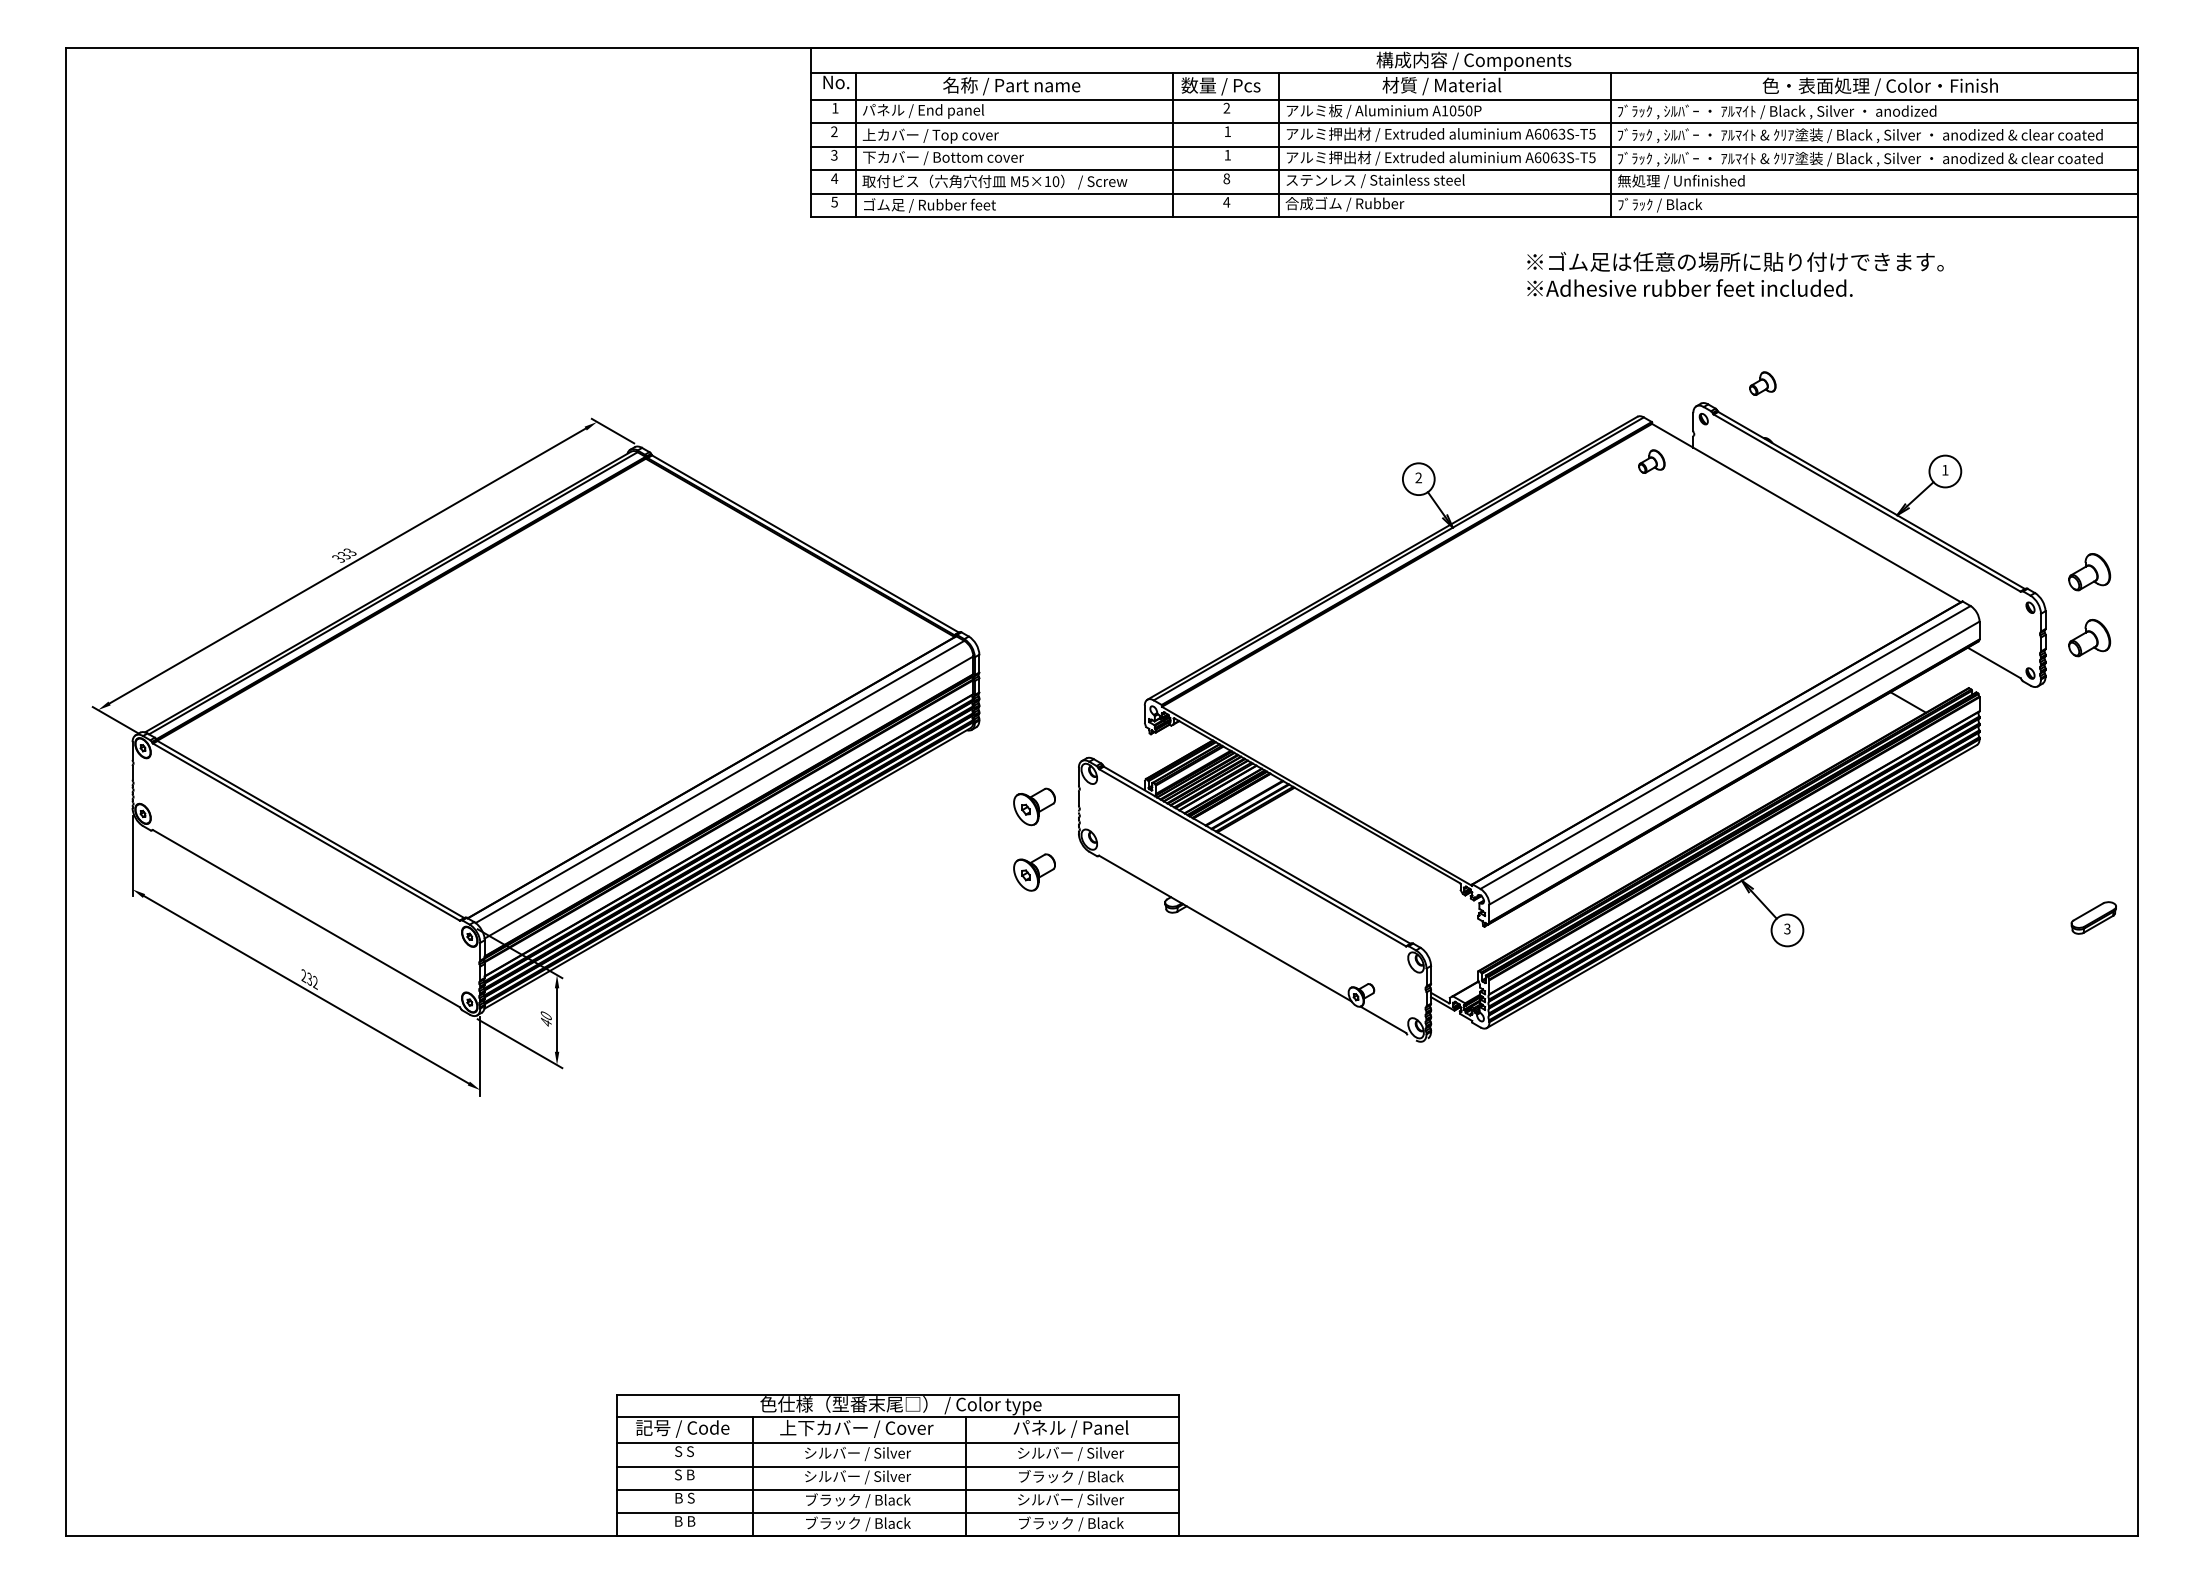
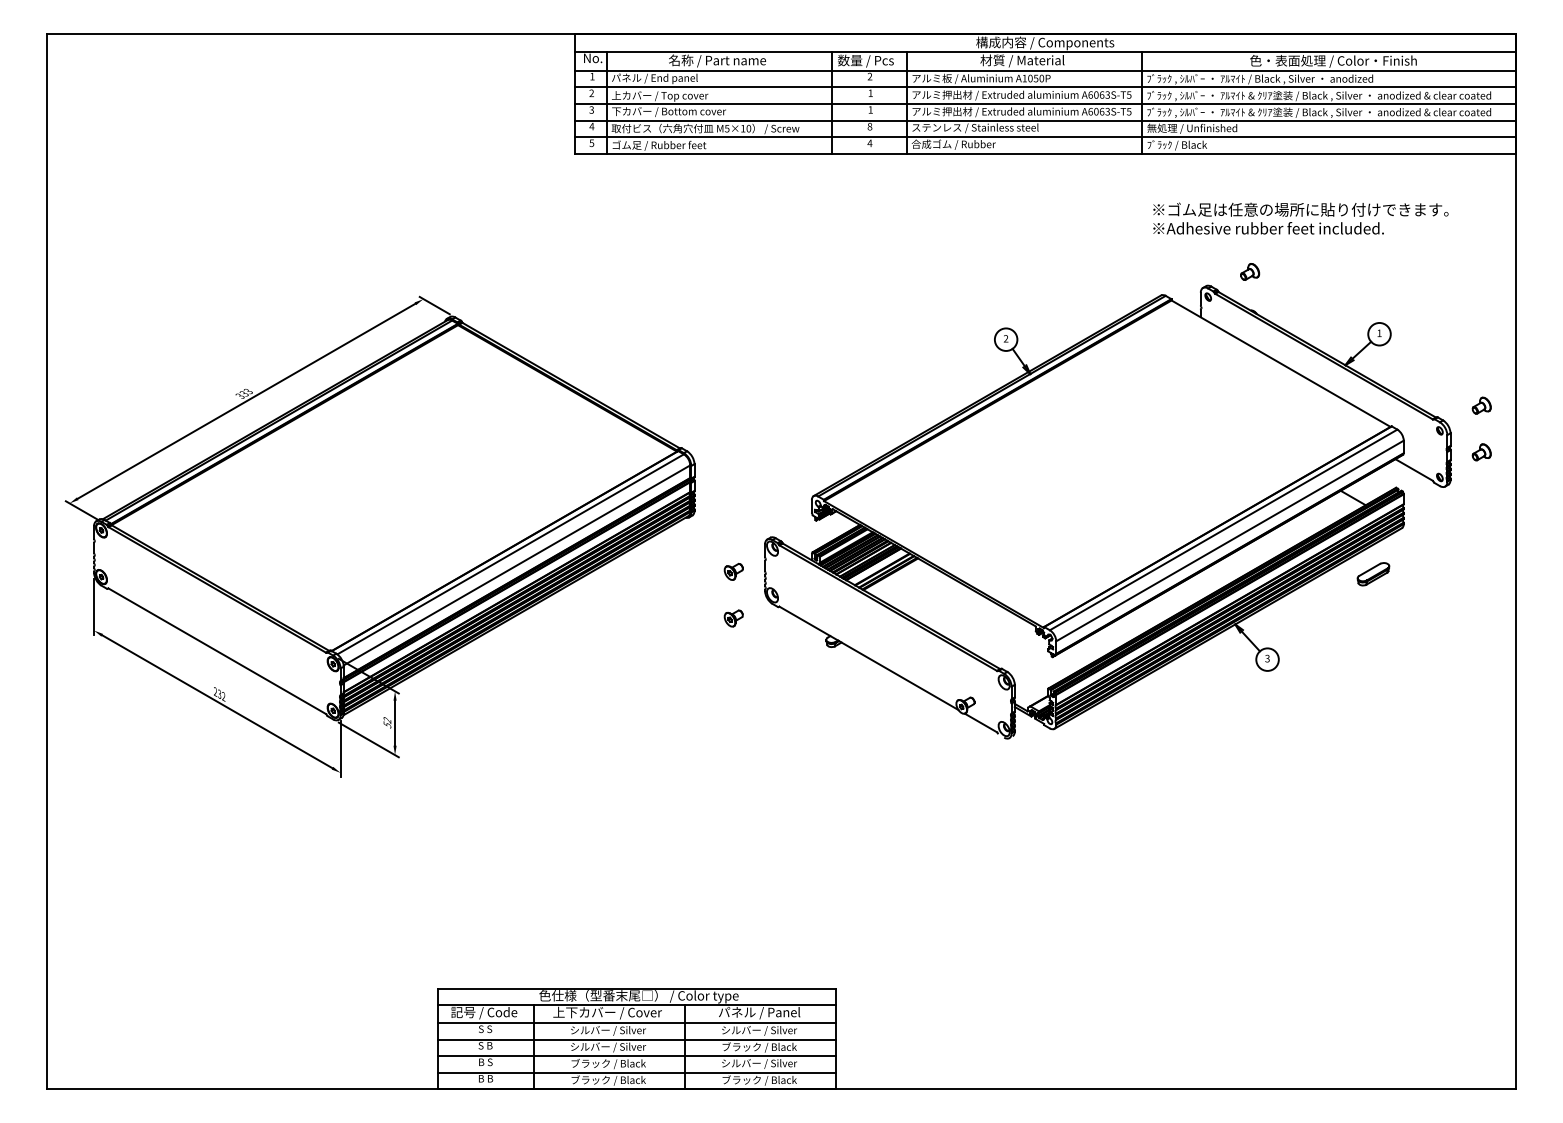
text: (1735, 273) -> (1300, 217), moved
part: (1651, 461) -> (1171, 327), removed
part: (2089, 572) -> (1481, 405), size x0.62
part: (2089, 637) -> (1481, 451), size x0.62
part: (1034, 806) -> (733, 571), size x0.62
part: (1034, 872) -> (733, 618), size x0.62
part: (2093, 917) -> (1373, 573), moved
text: (546, 1019) -> (387, 722), 40 -> 52

